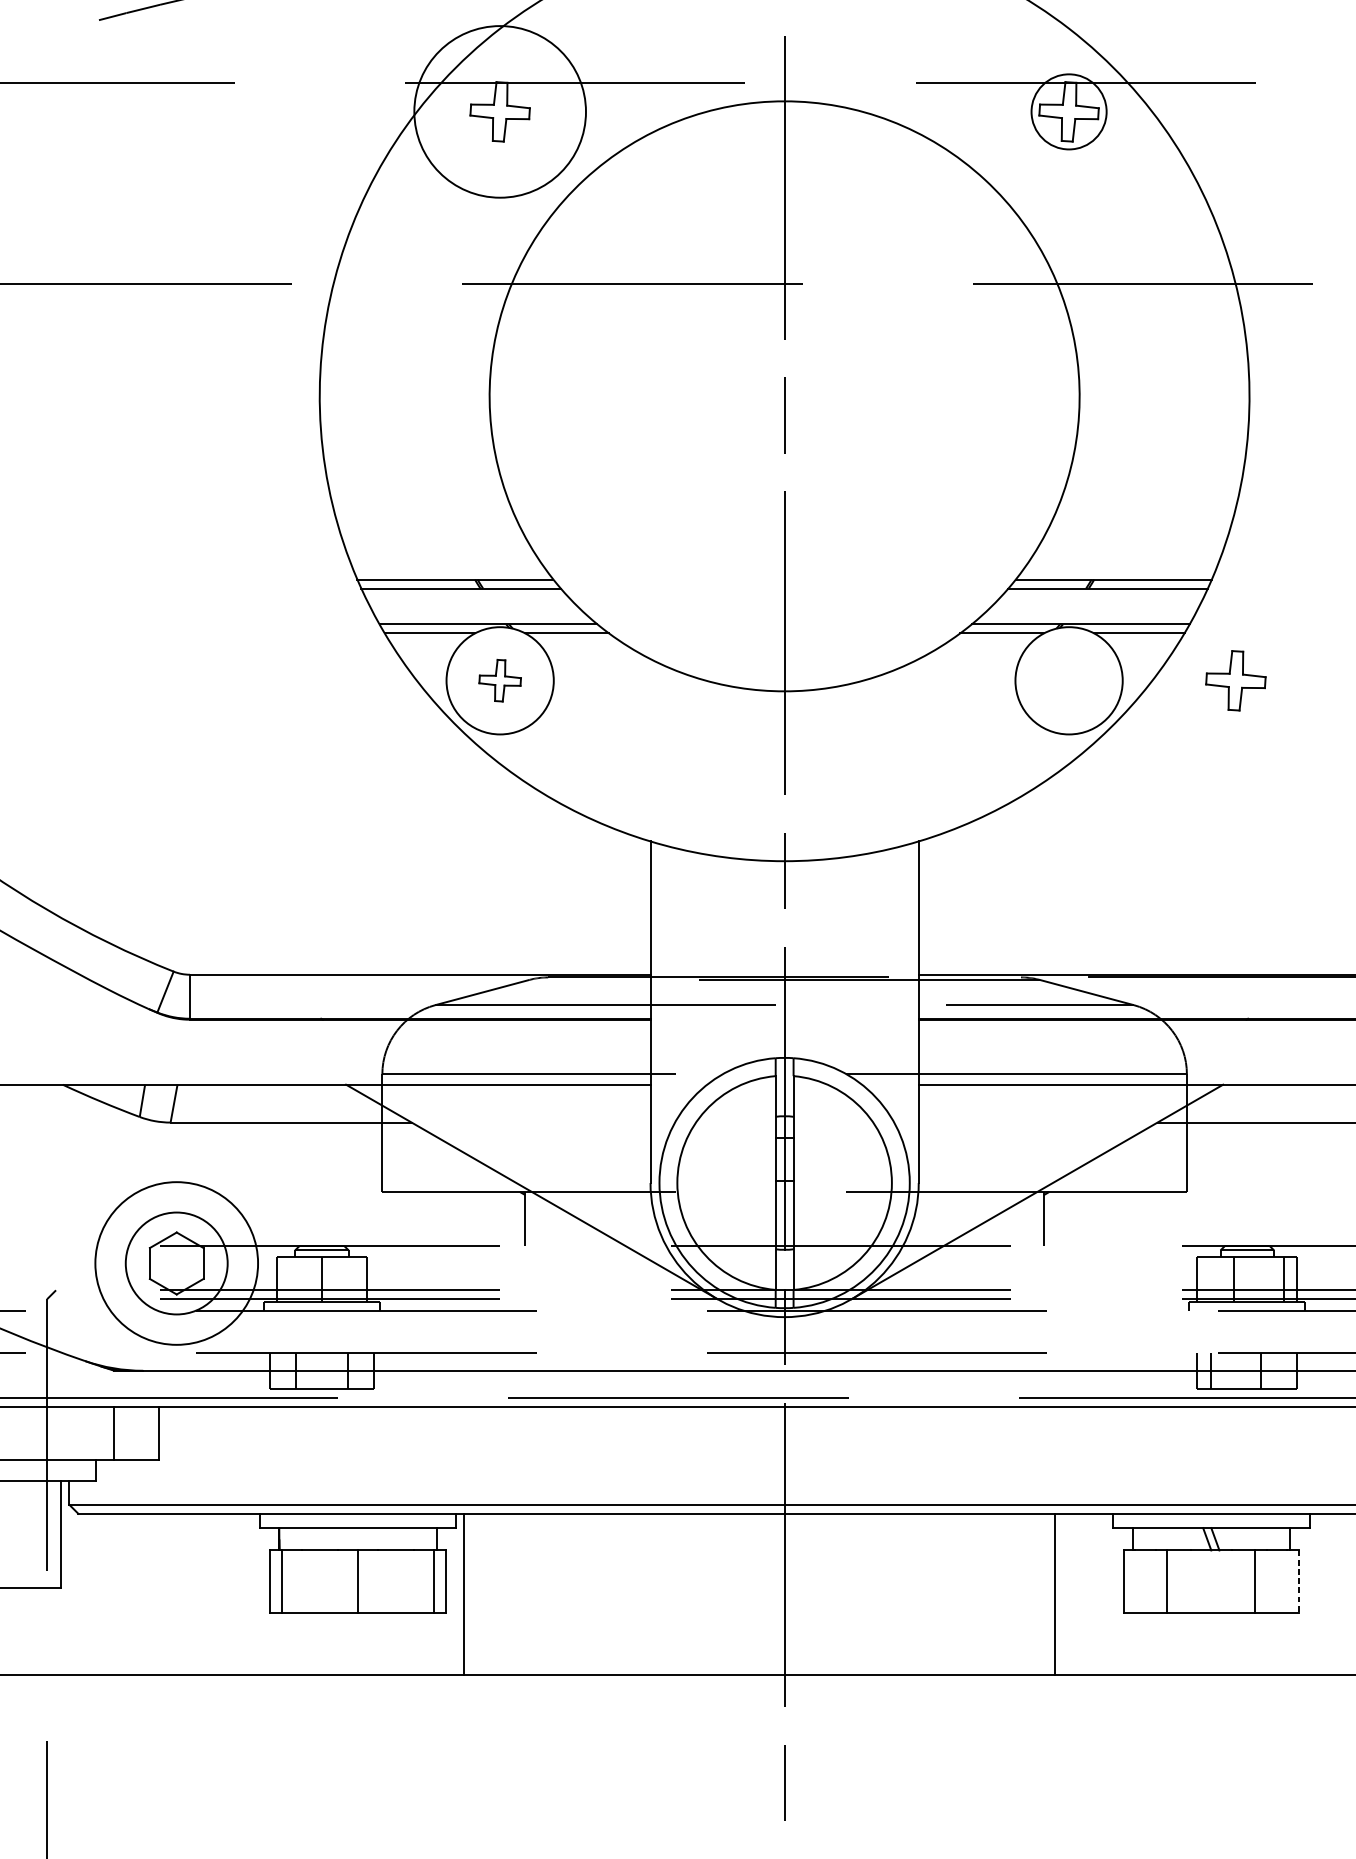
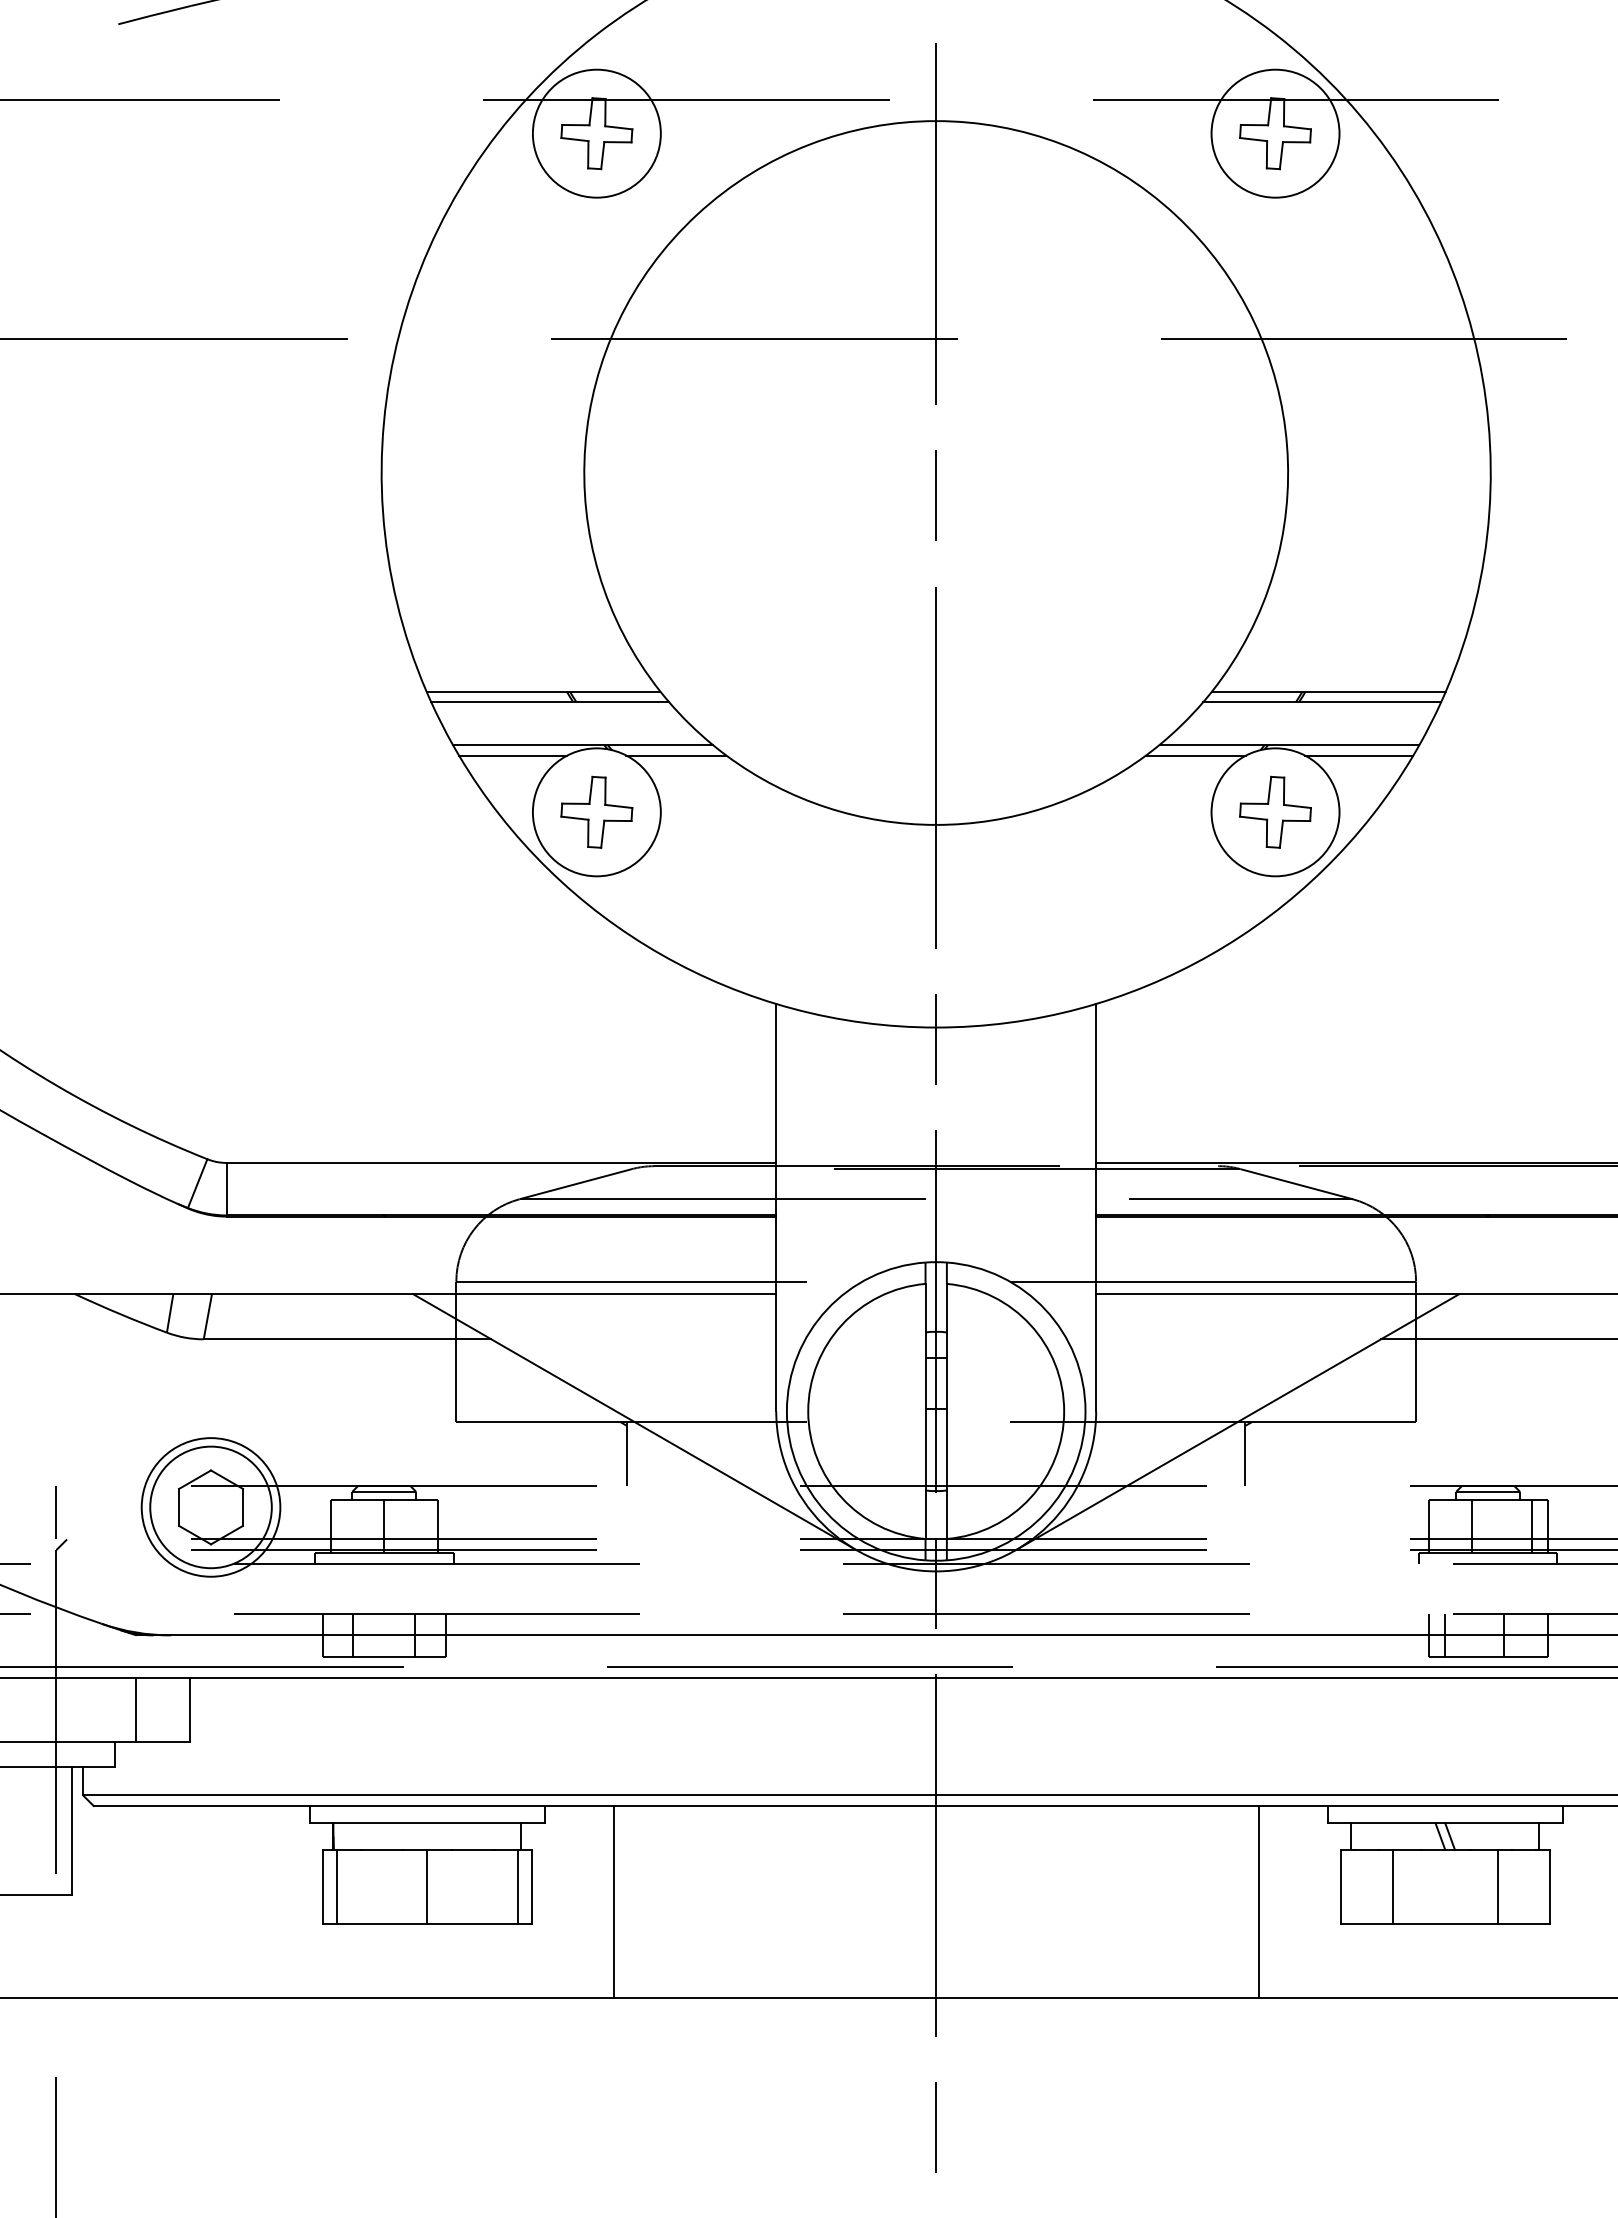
circle: (499, 111) -> (596, 133), size x0.62
circle: (1069, 111) -> (1275, 133), size x1.43
part: (499, 680) -> (596, 811), size x1.43
part: (1235, 680) -> (1275, 811), moved
circle: (176, 1263) -> (210, 1507), size x0.71
line: (47, 1267) -> (56, 1512), added
line: (1298, 1582) -> (1549, 1887), dashed -> solid
line: (463, 1593) -> (613, 1901), moved

